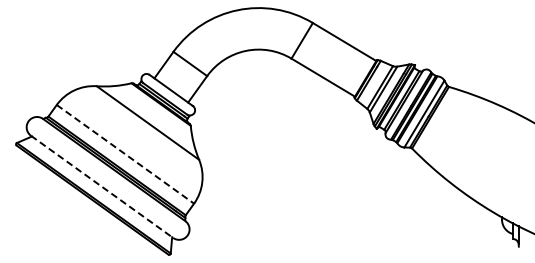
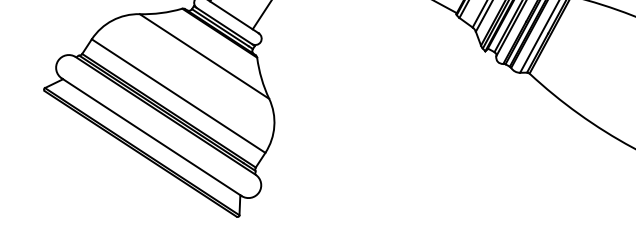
line: (125, 154) -> (178, 96), dashed -> solid
line: (102, 186) -> (152, 136), dashed -> solid

